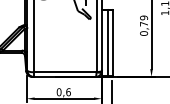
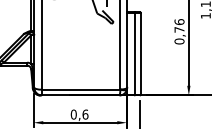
text: (144, 18) -> (179, 22), 0,79 -> 0,76

